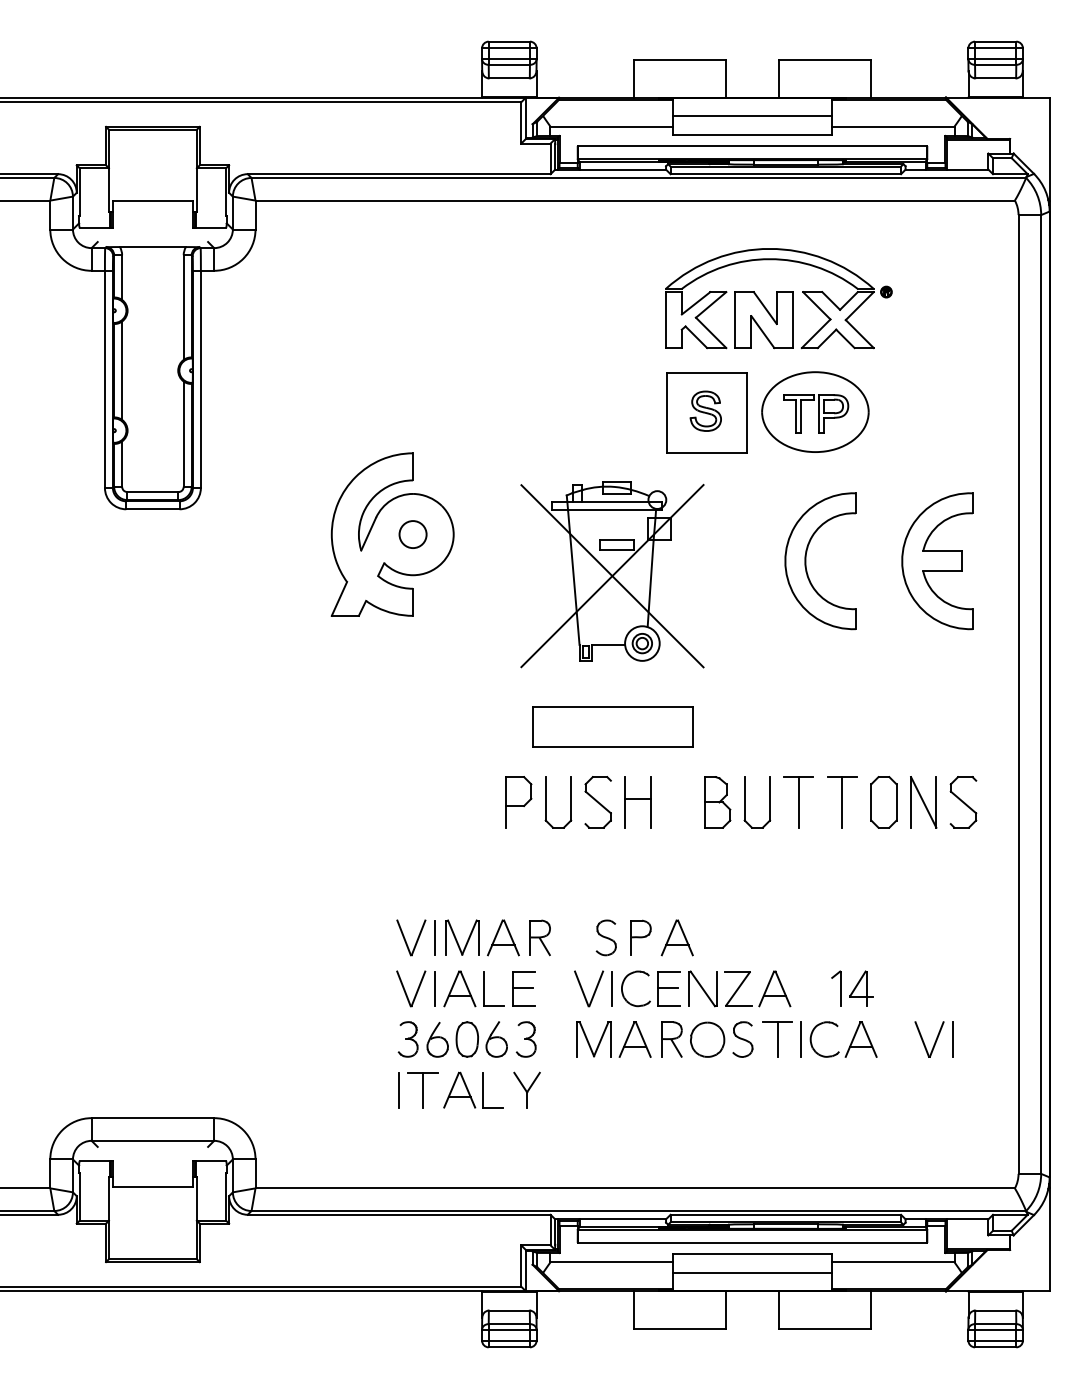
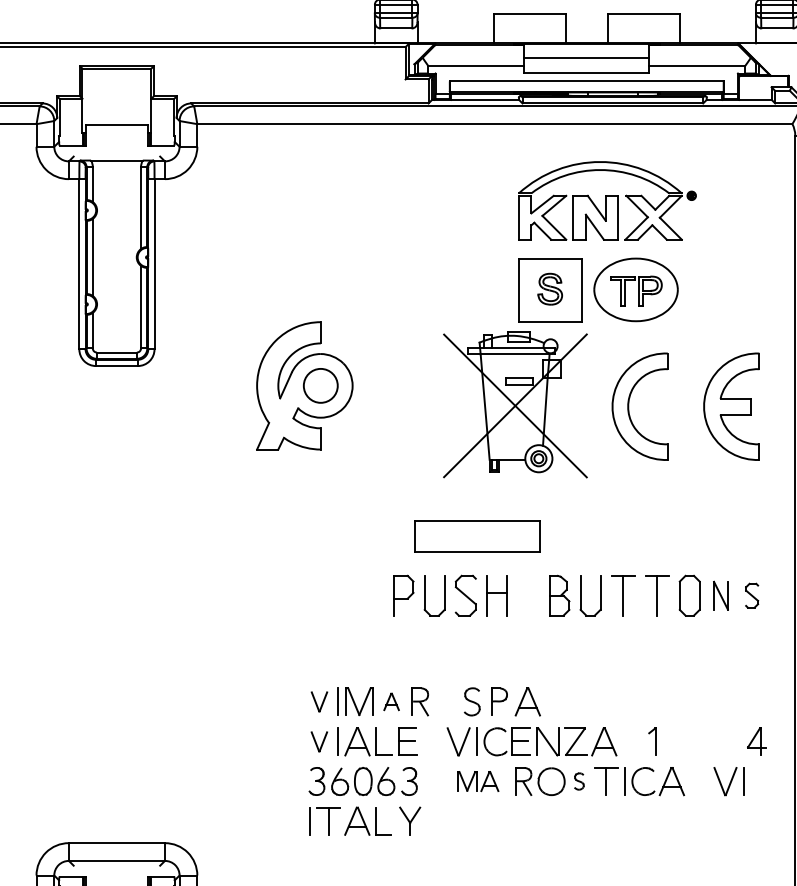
circle: (412, 534) -> (320, 385), size x1.6
part: (612, 574) -> (515, 404), moved
part: (923, 802) -> (720, 595), size x0.7
part: (963, 802) -> (752, 595), size x0.6
part: (411, 937) -> (319, 701), size x0.7
part: (503, 937) -> (391, 701), size x0.6
part: (411, 988) -> (319, 741), size x0.7
part: (861, 988) -> (756, 741), moved
part: (613, 1039) -> (477, 781), size x0.7
part: (742, 1039) -> (578, 781), size x0.6

